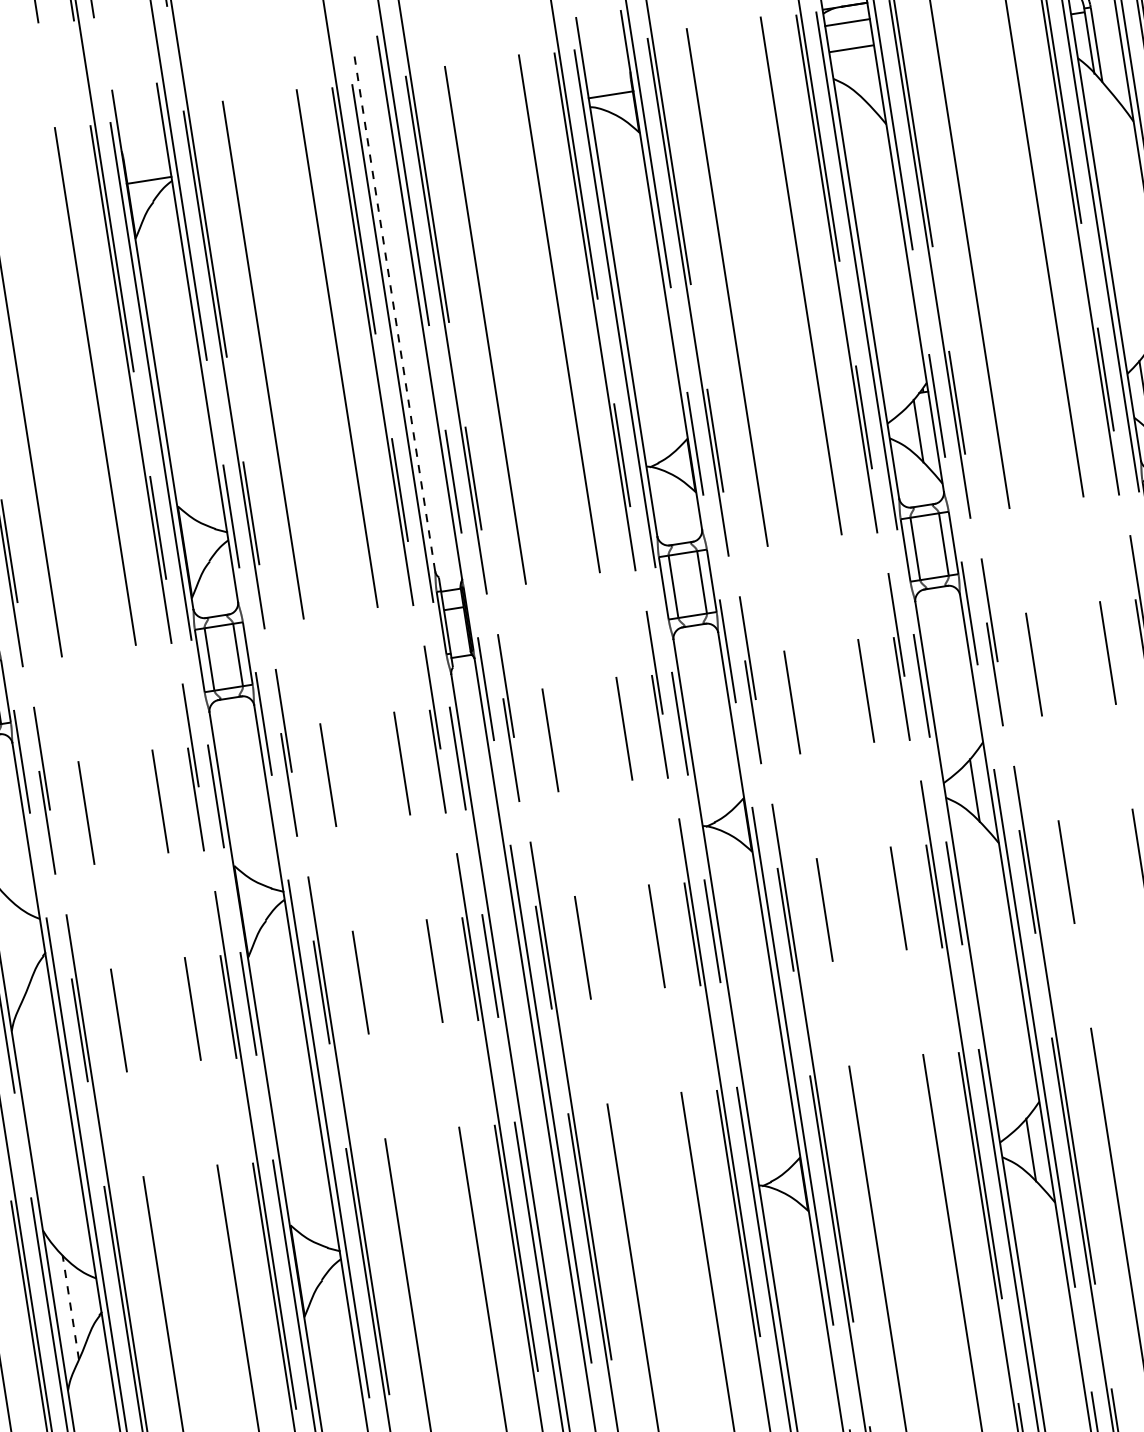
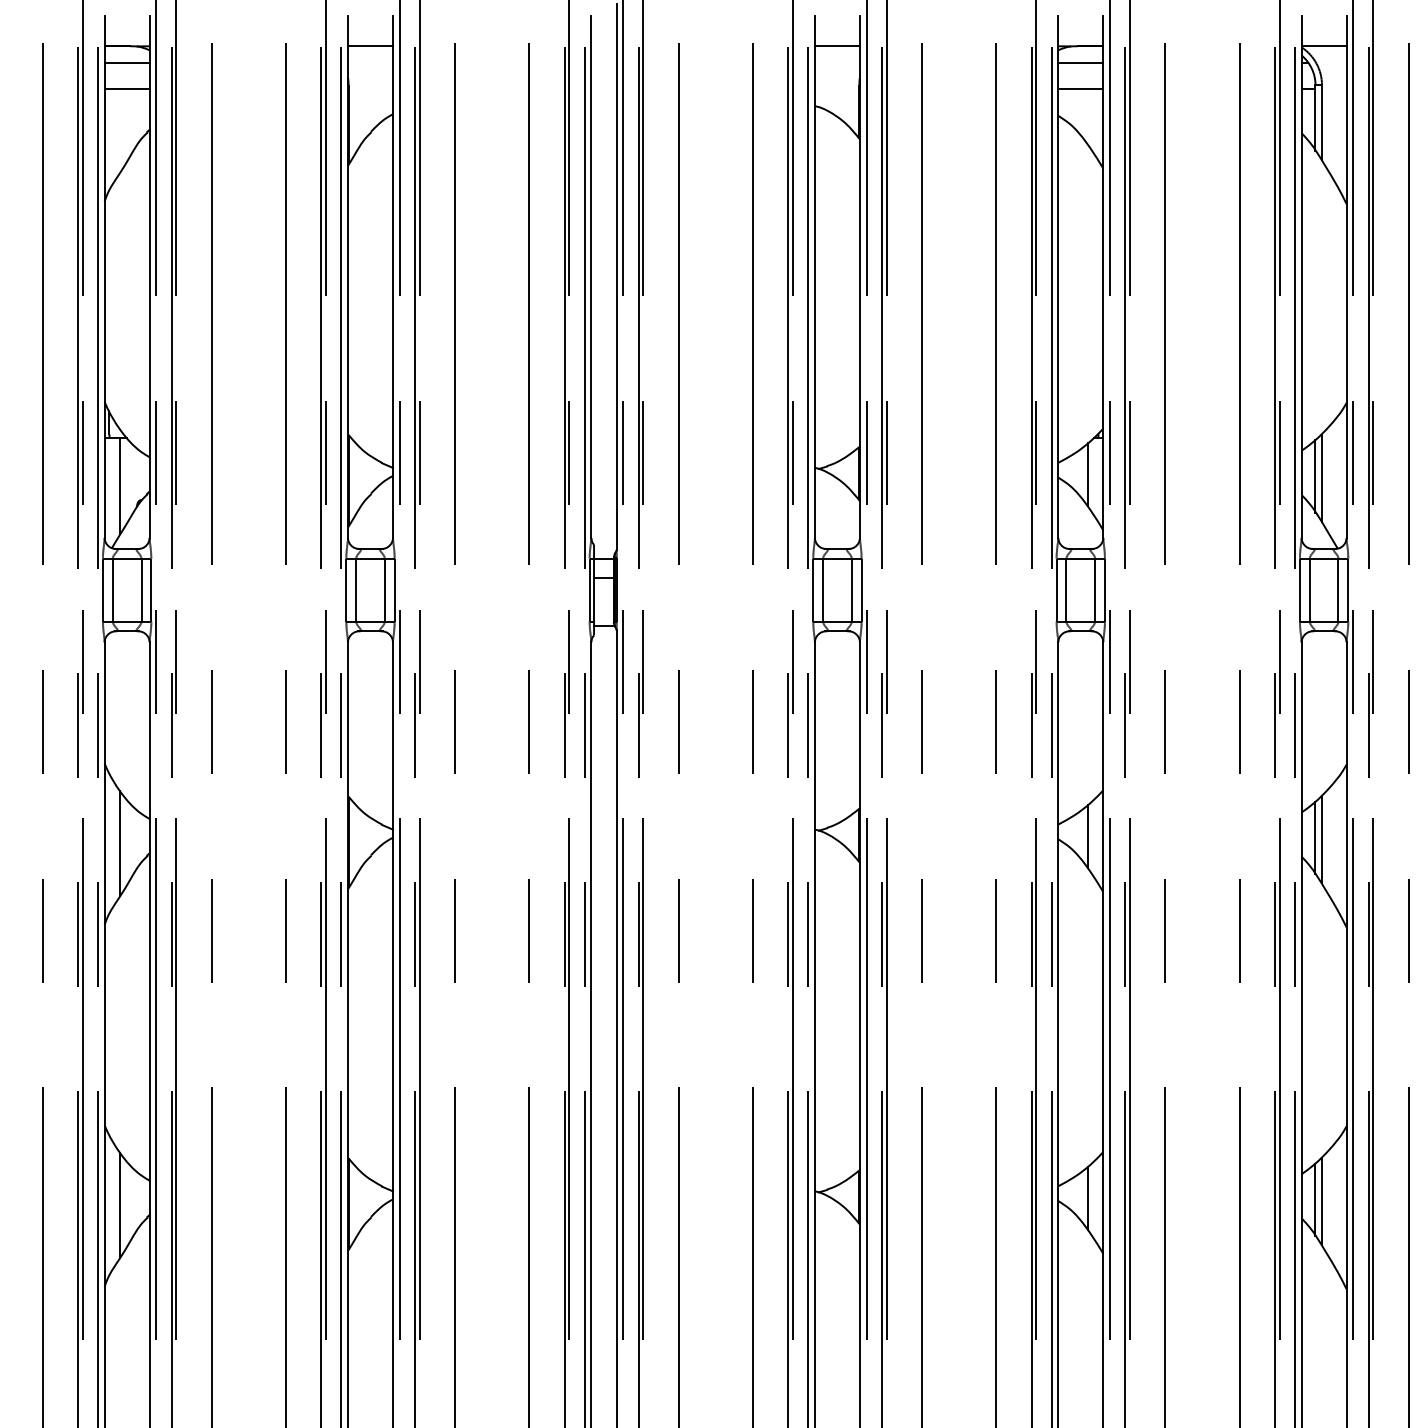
line: (610, 95) -> (836, 46), moved
line: (148, 180) -> (369, 46), moved
line: (394, 312) -> (591, 277), dashed -> solid
line: (14, 947) -> (120, 843), added
line: (70, 1306) -> (120, 1204), dashed -> solid

